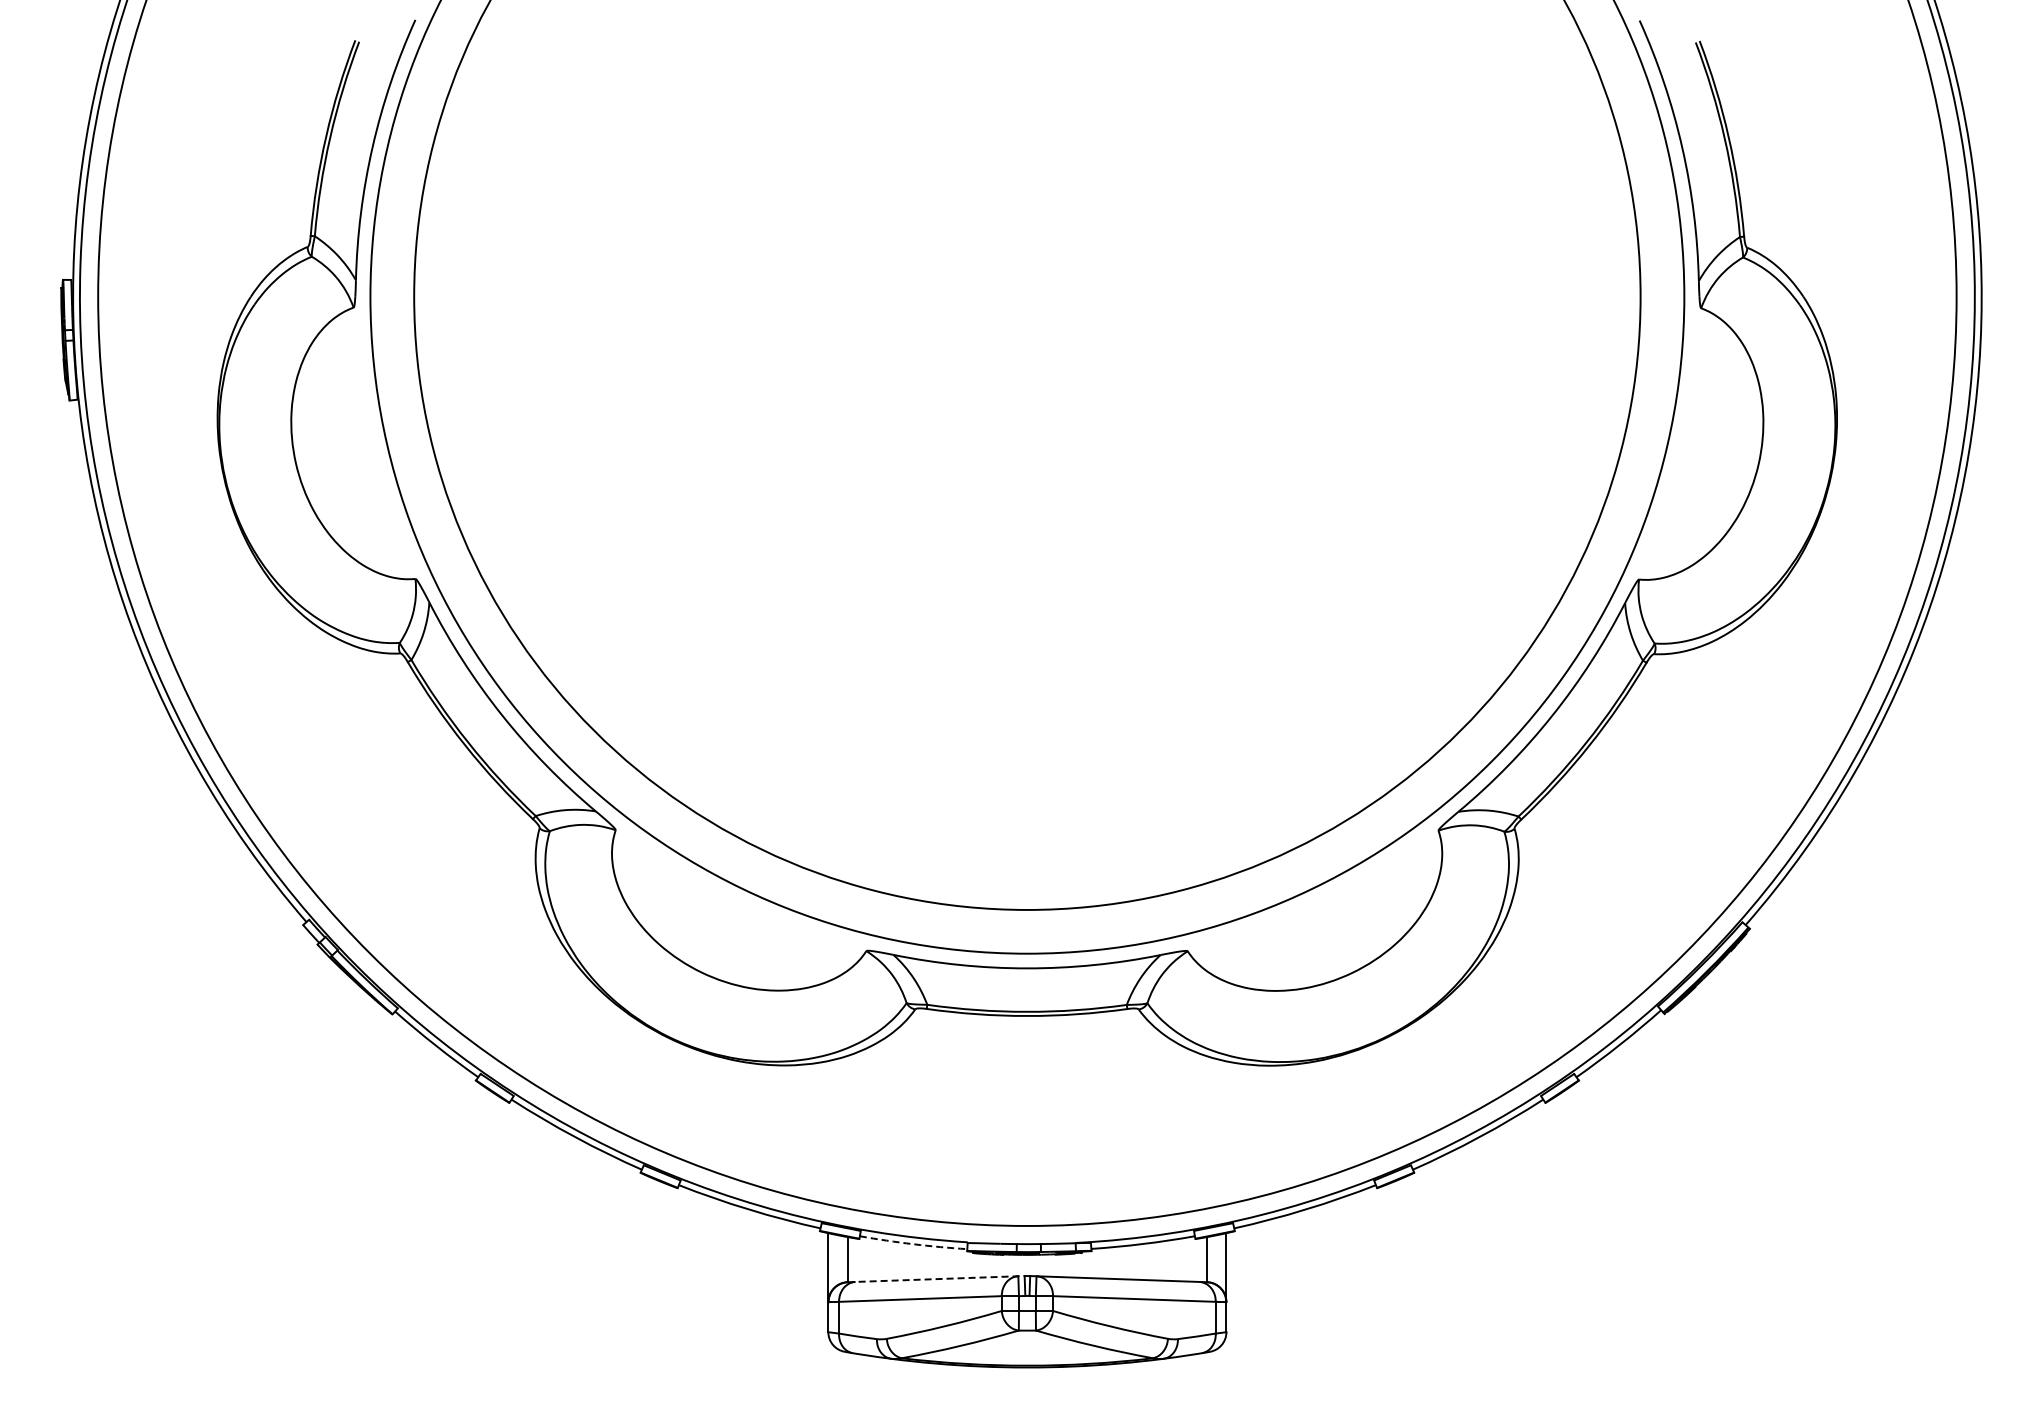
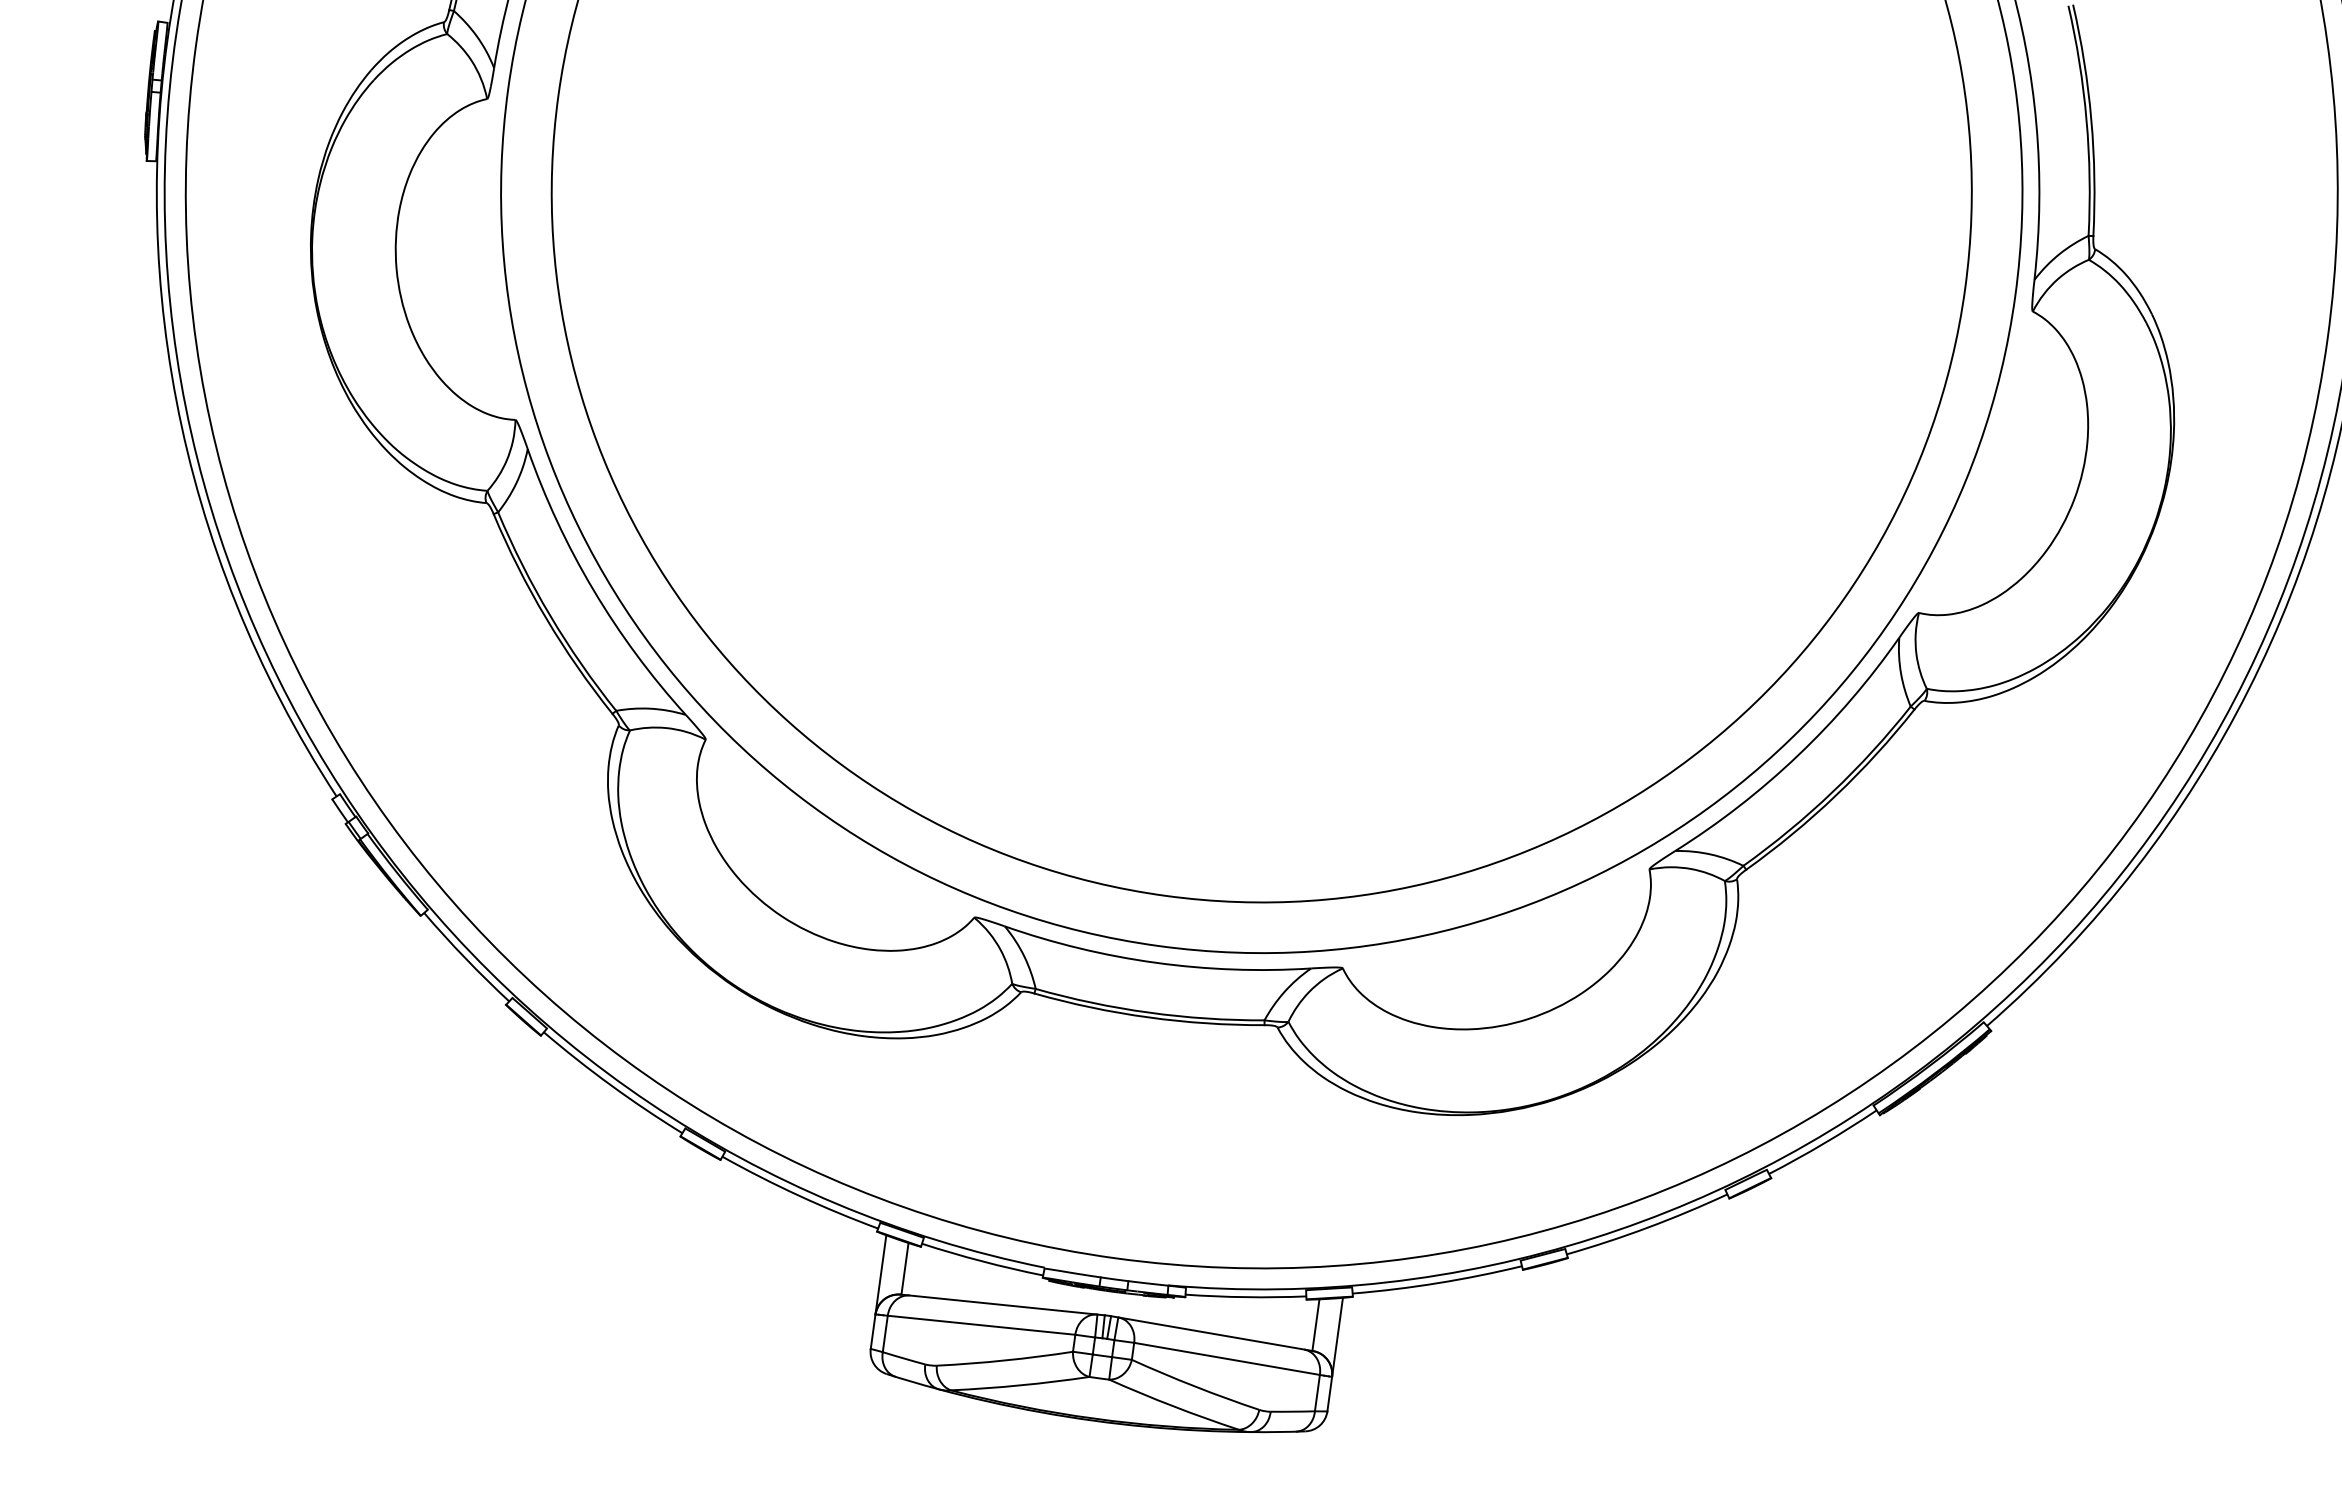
arc: (913, 1244) -> (982, 1261), dashed -> solid
line: (936, 1279) -> (1003, 1305), dashed -> solid

